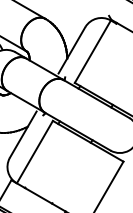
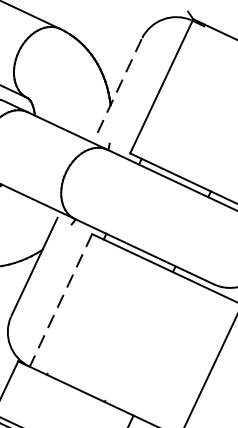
line: (71, 50) -> (117, 88), solid -> dashed
line: (34, 152) -> (60, 301), solid -> dashed

